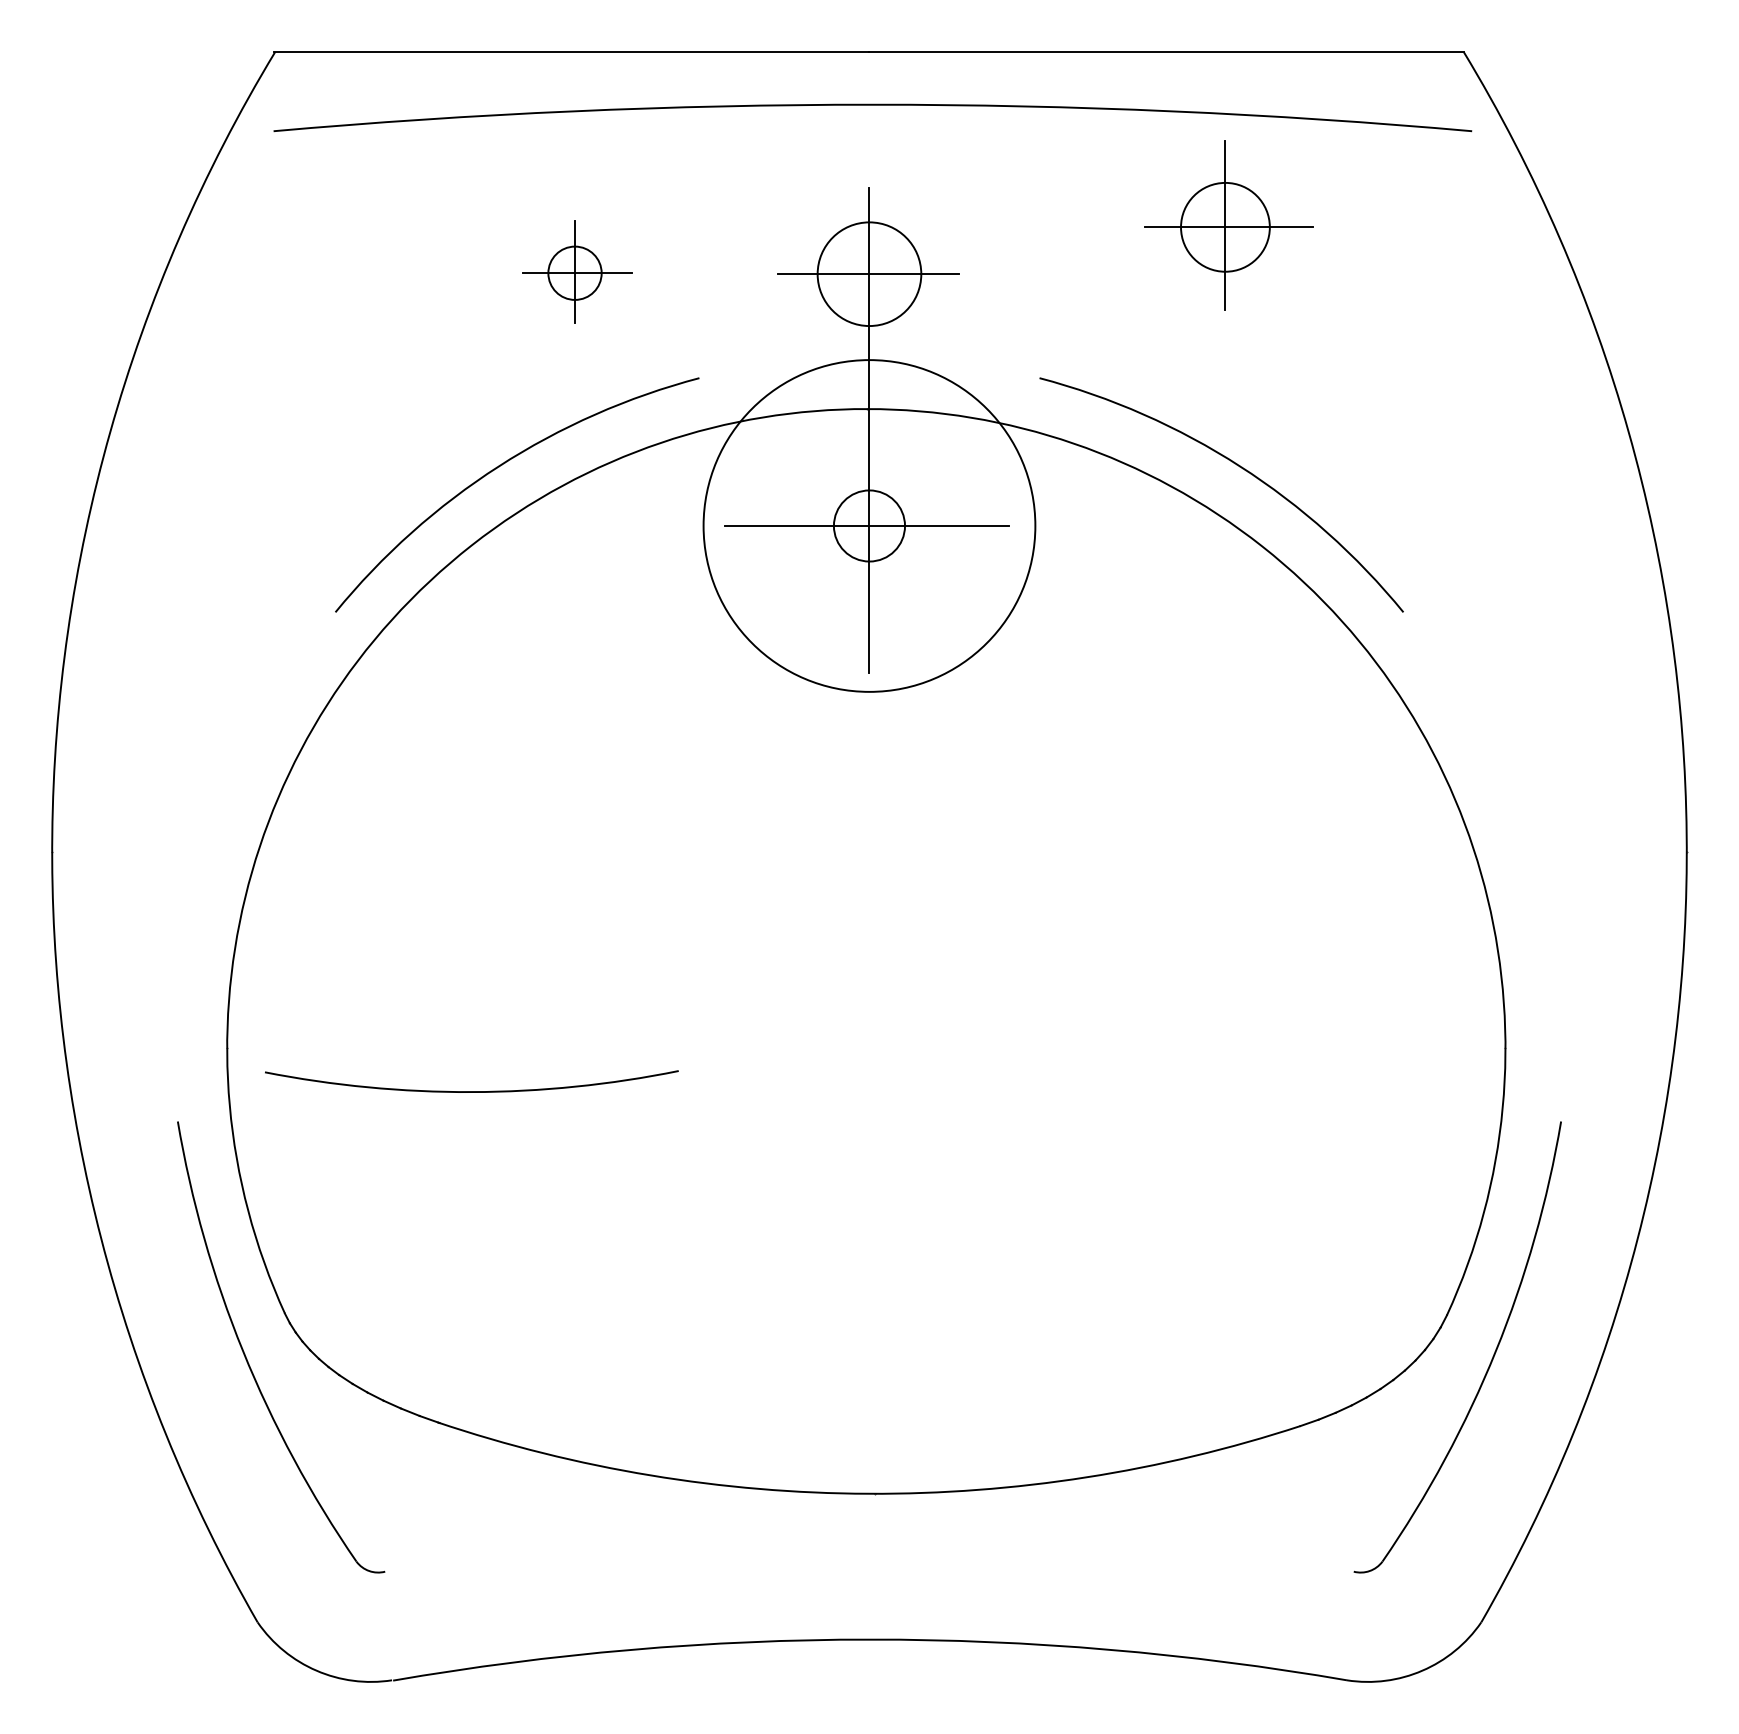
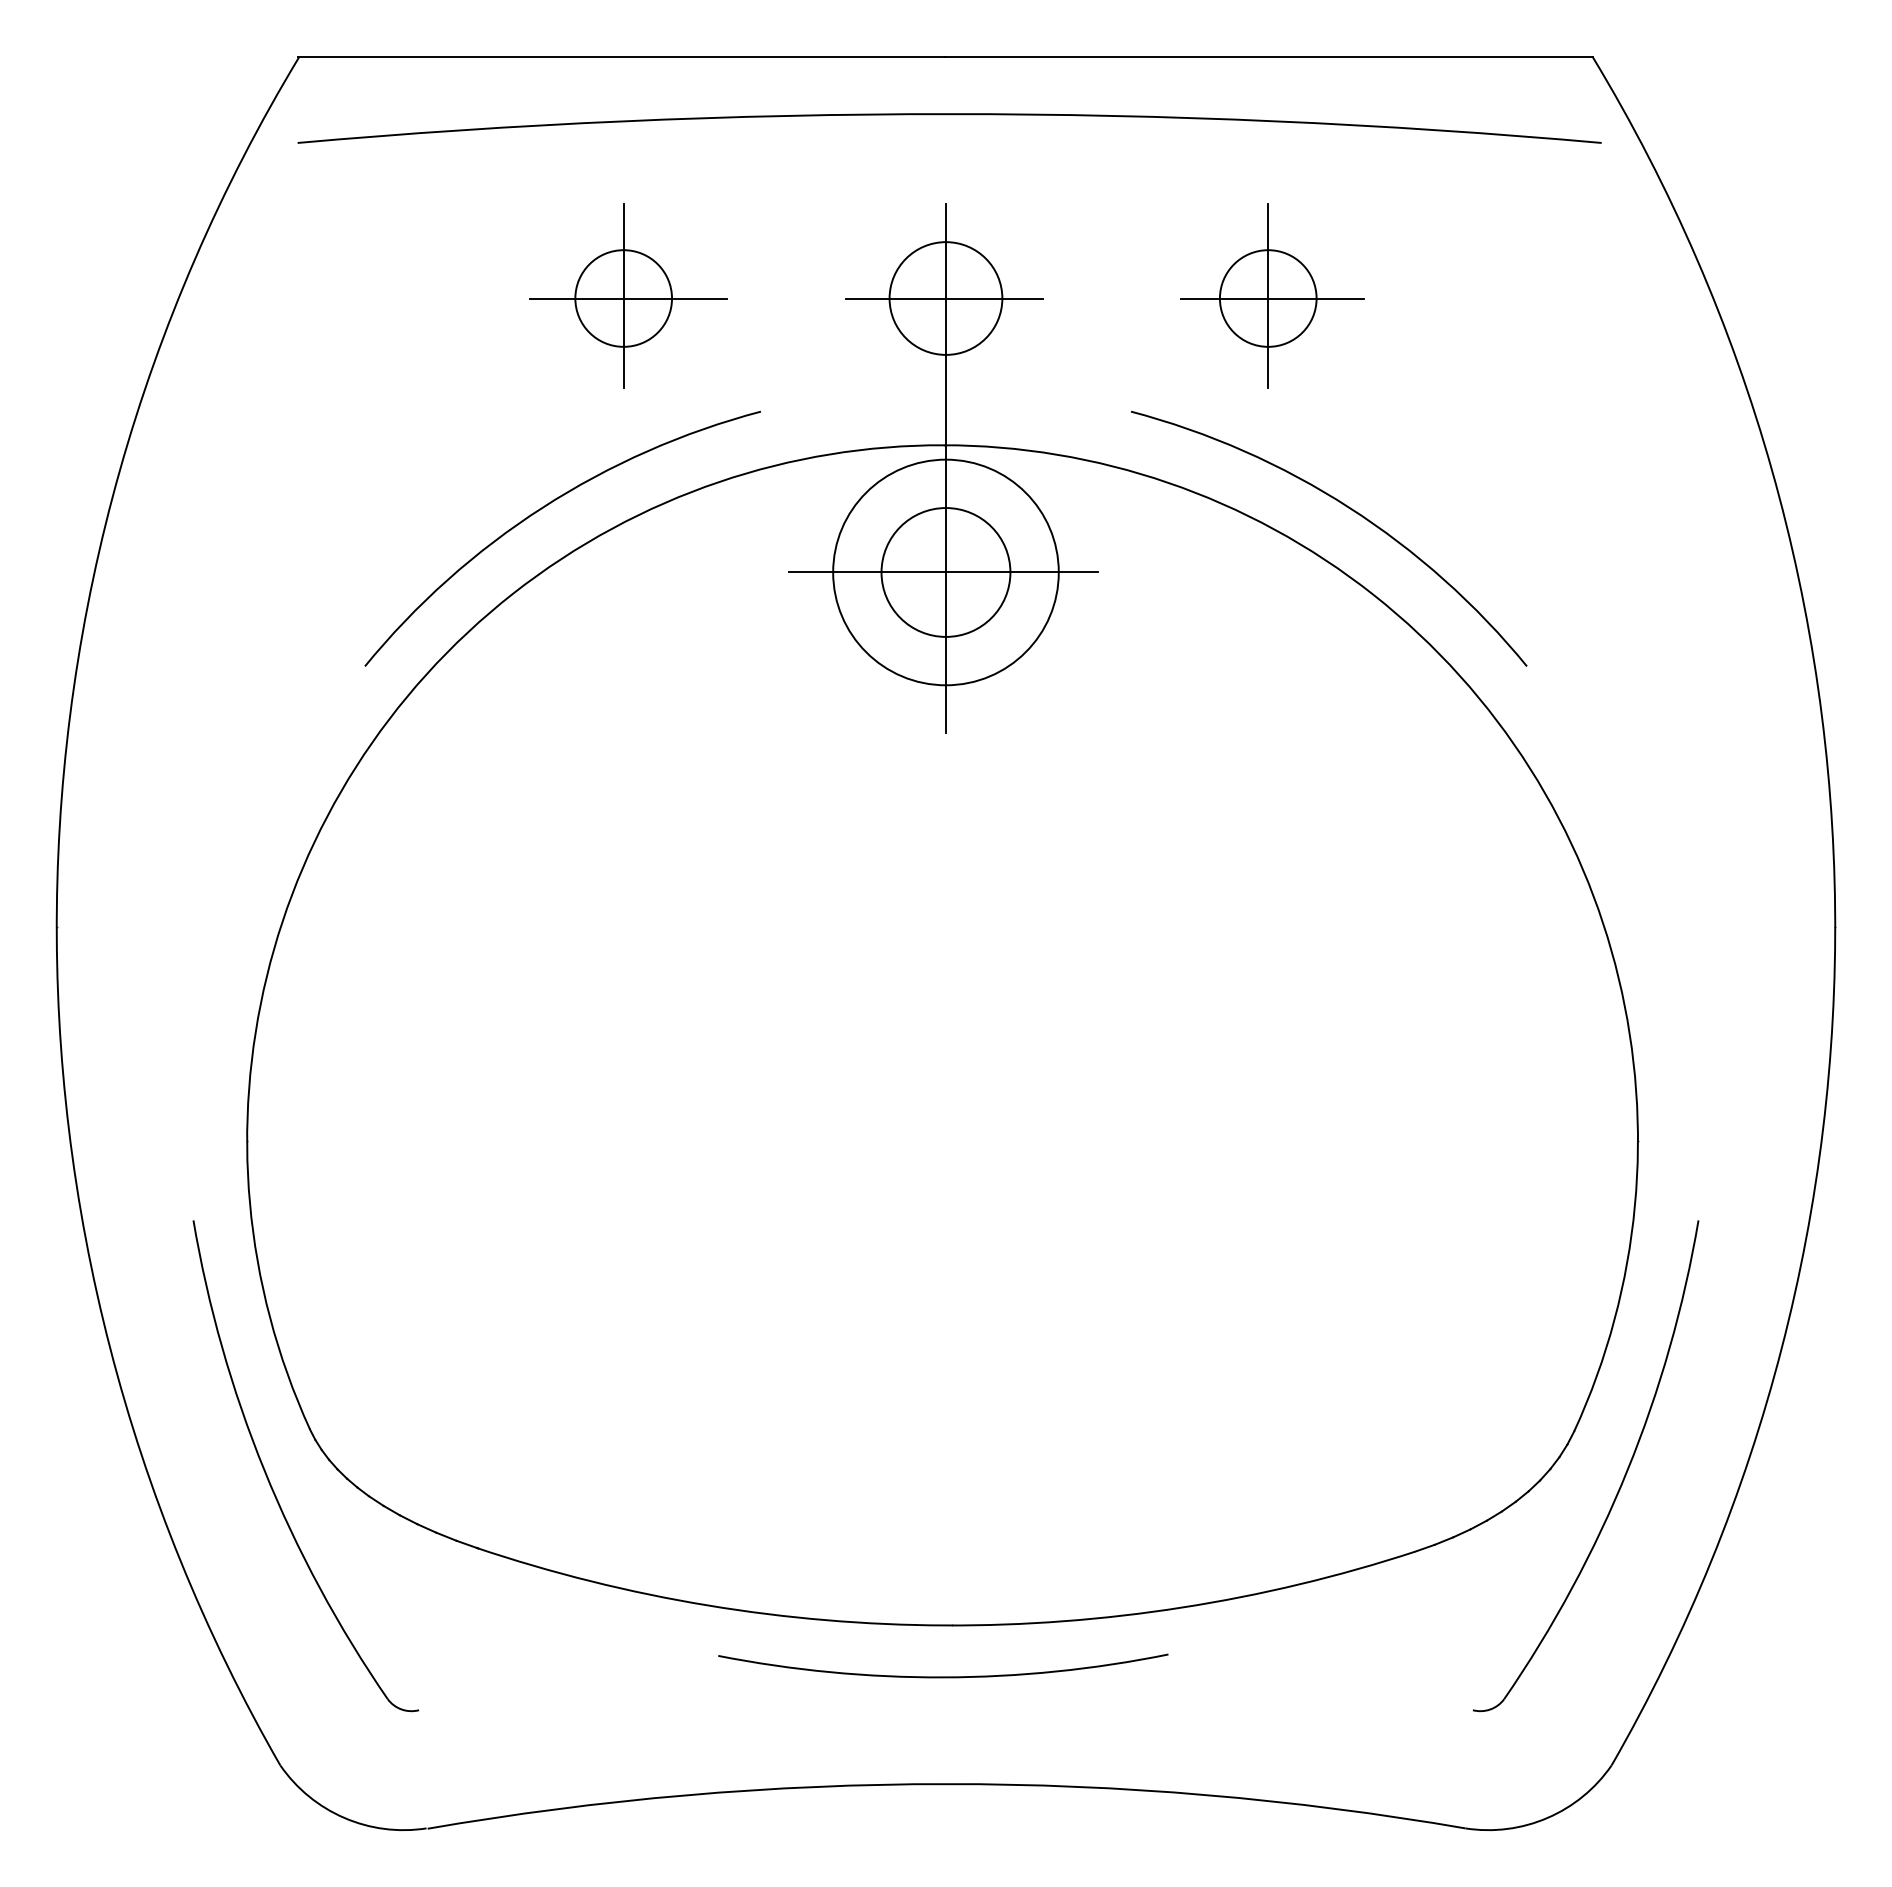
part: (1229, 224) -> (1272, 295), moved
part: (577, 271) -> (628, 295), size x1.67
circle: (869, 526) -> (945, 572), size x0.62
circle: (869, 526) -> (945, 572), size x1.67
arc: (471, 1091) -> (943, 1676), moved

